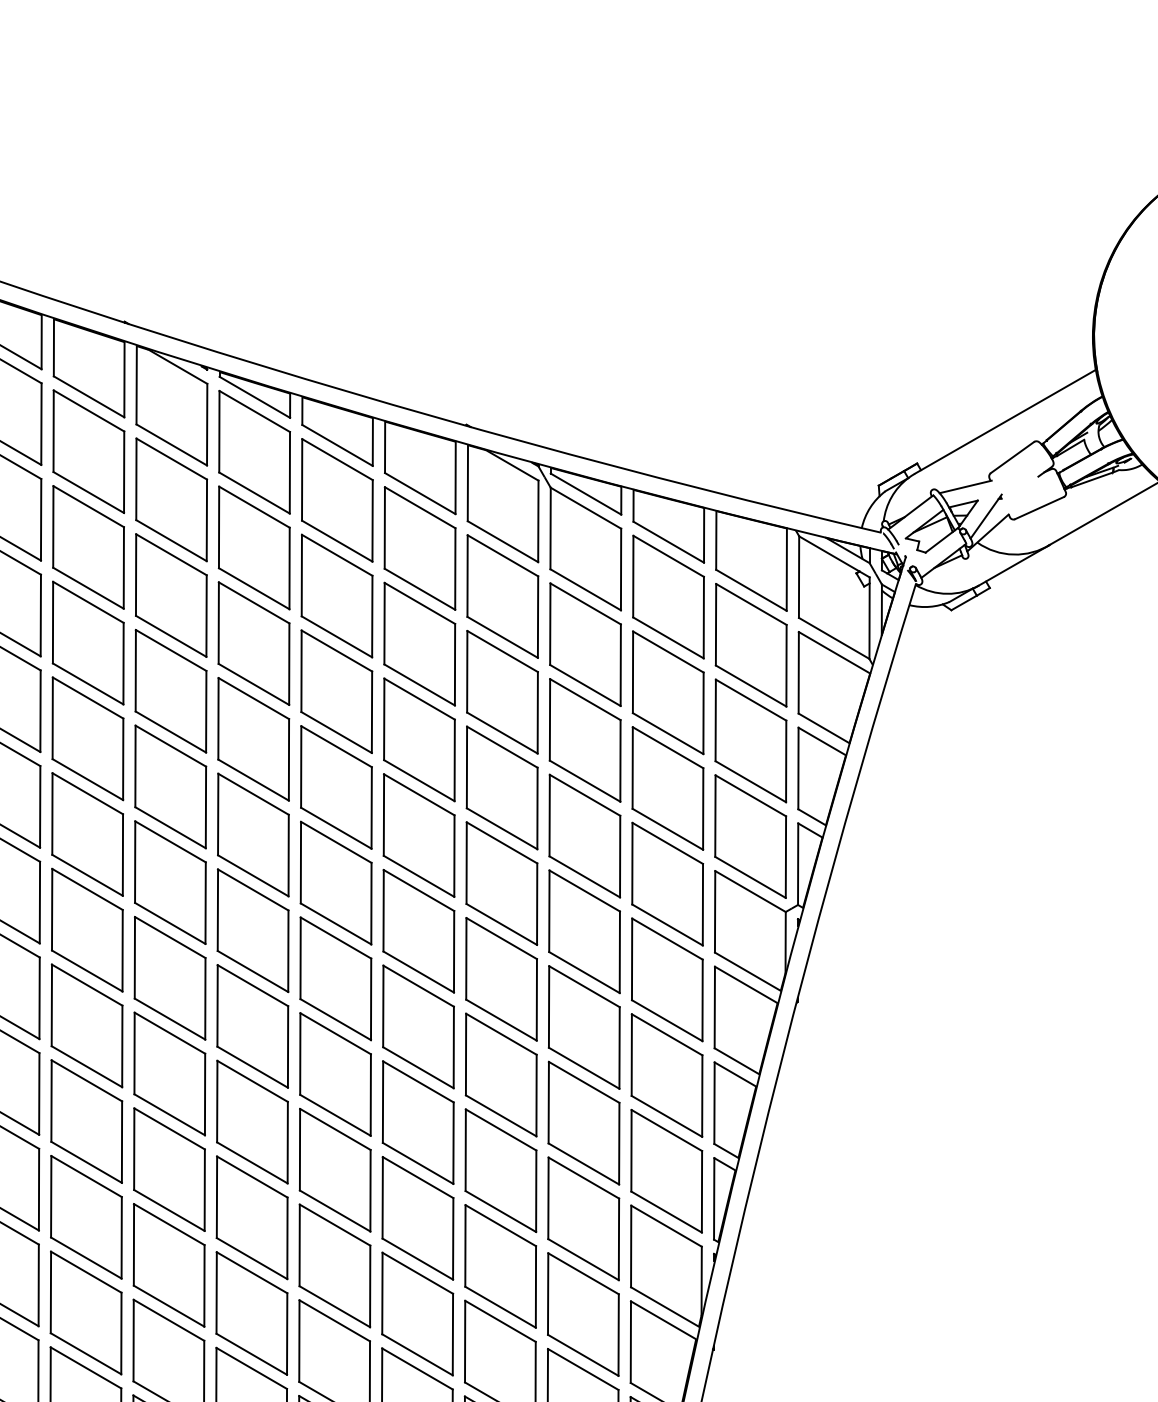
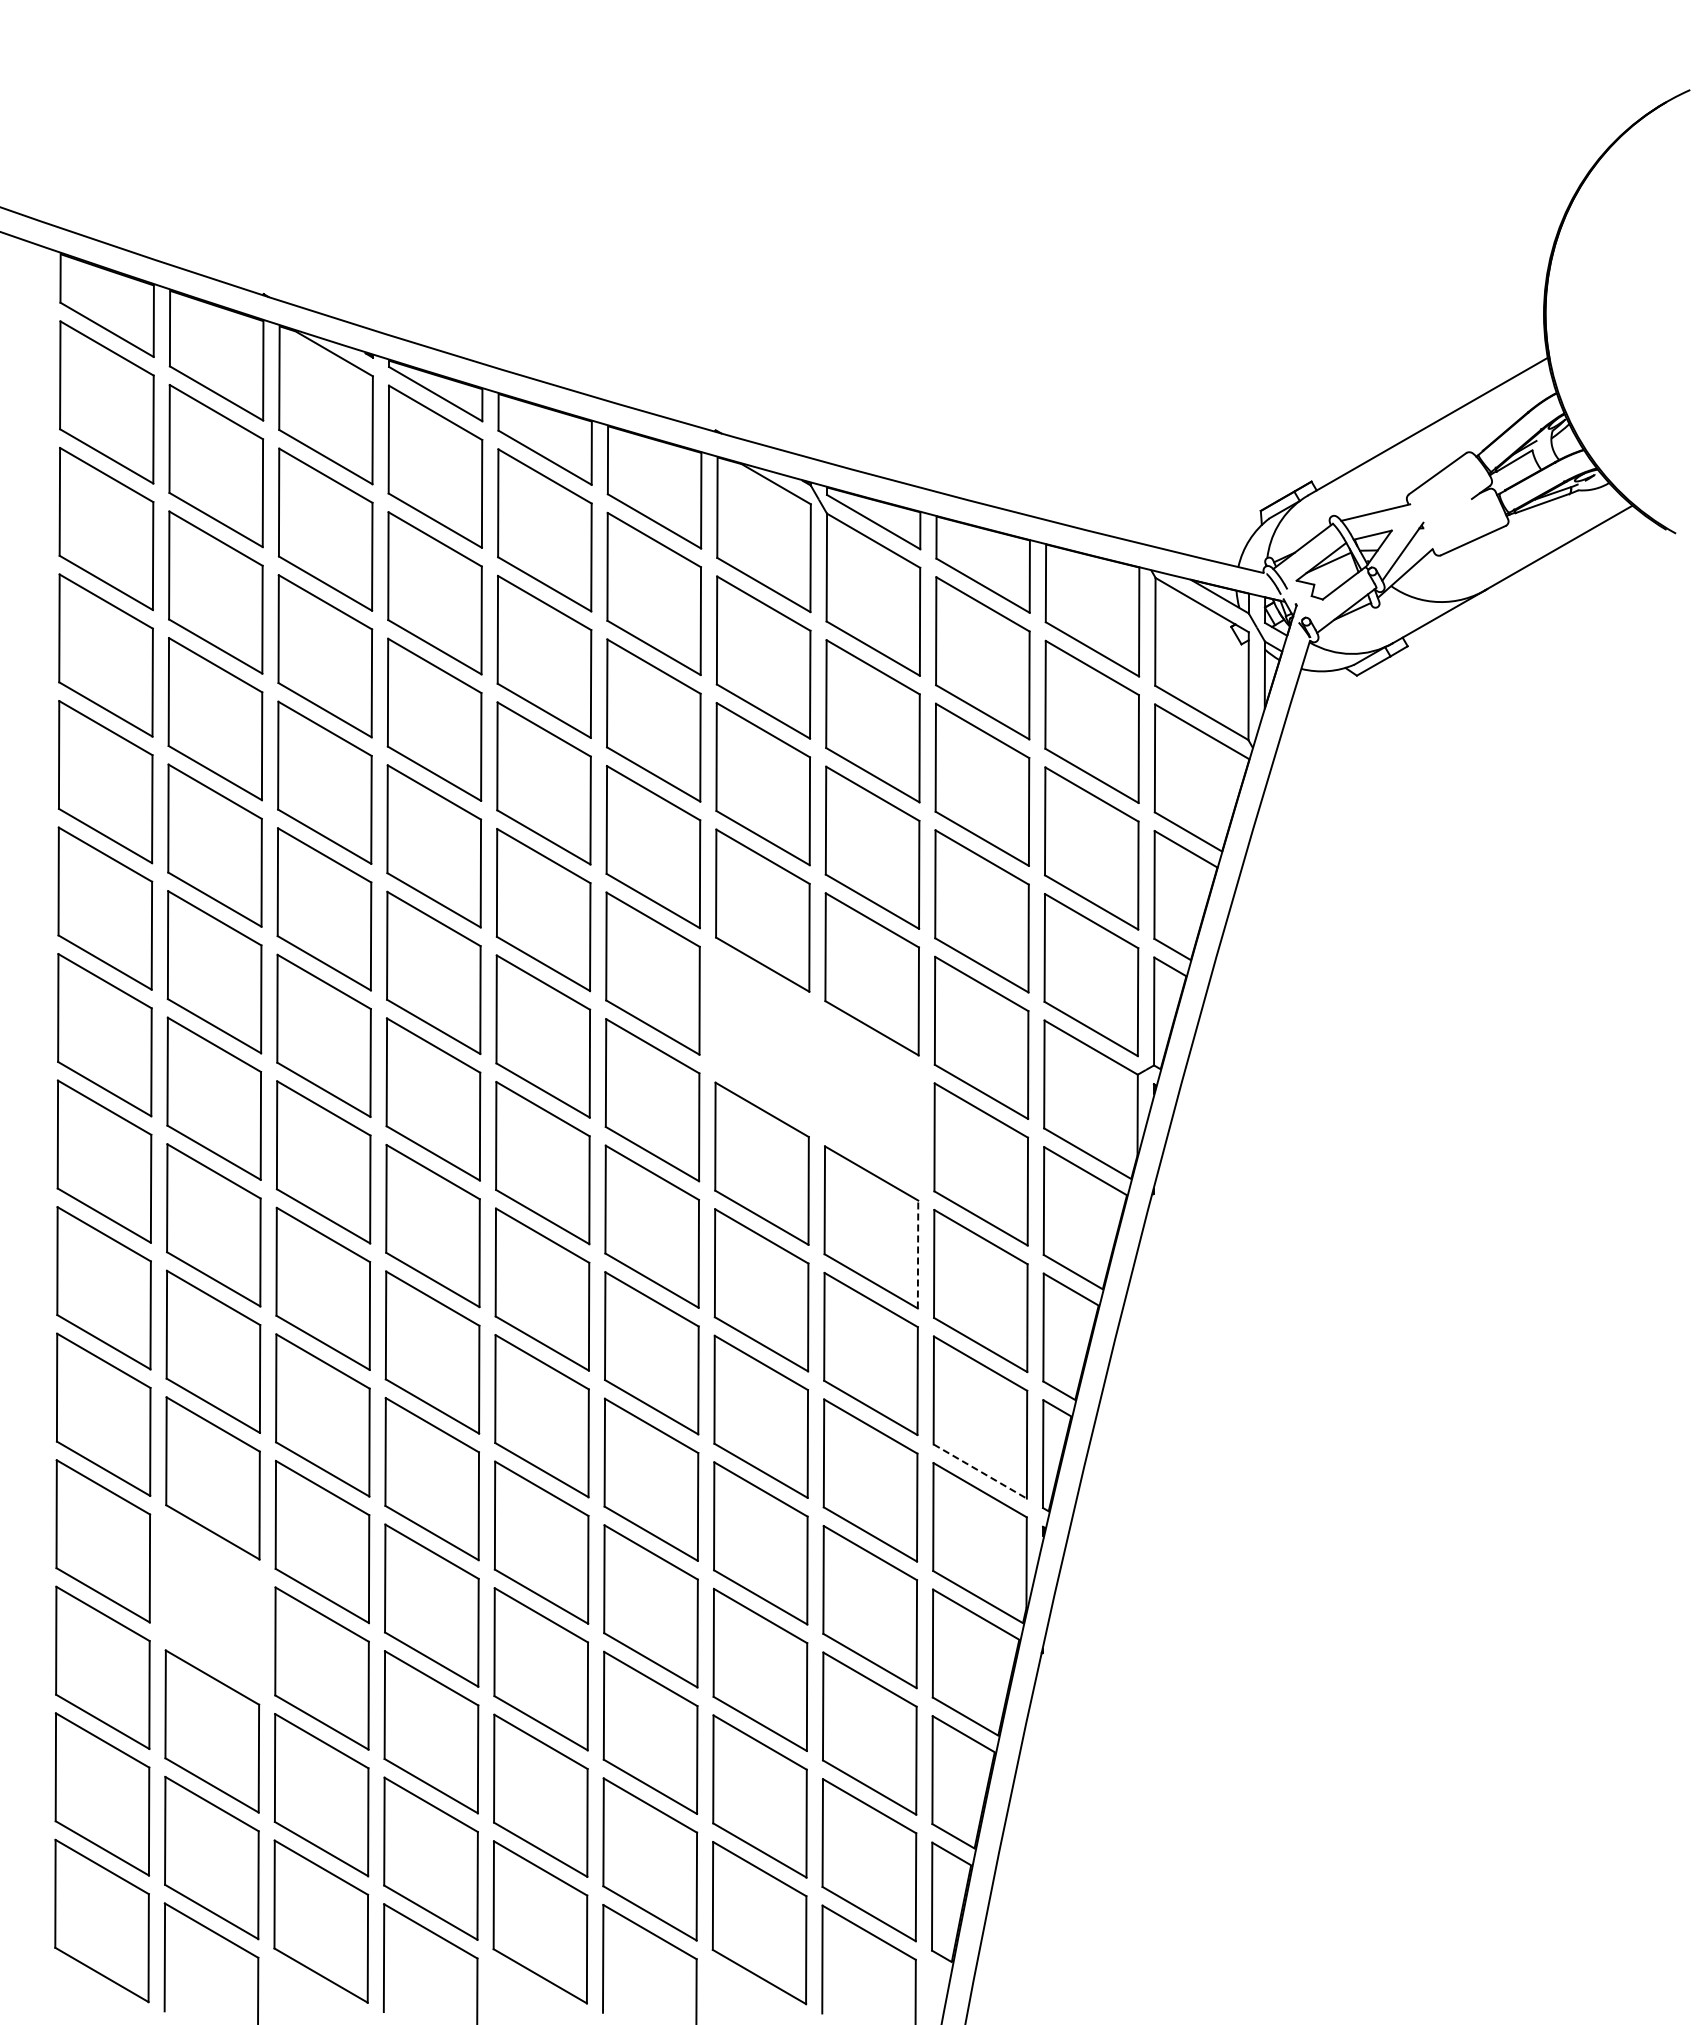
part: (501, 883) -> (762, 1037), removed
part: (584, 931) -> (871, 1100), removed
line: (619, 1047) -> (918, 1254), solid -> dashed
line: (666, 1212) -> (980, 1471), solid -> dashed
part: (86, 1312) -> (212, 1604), removed

